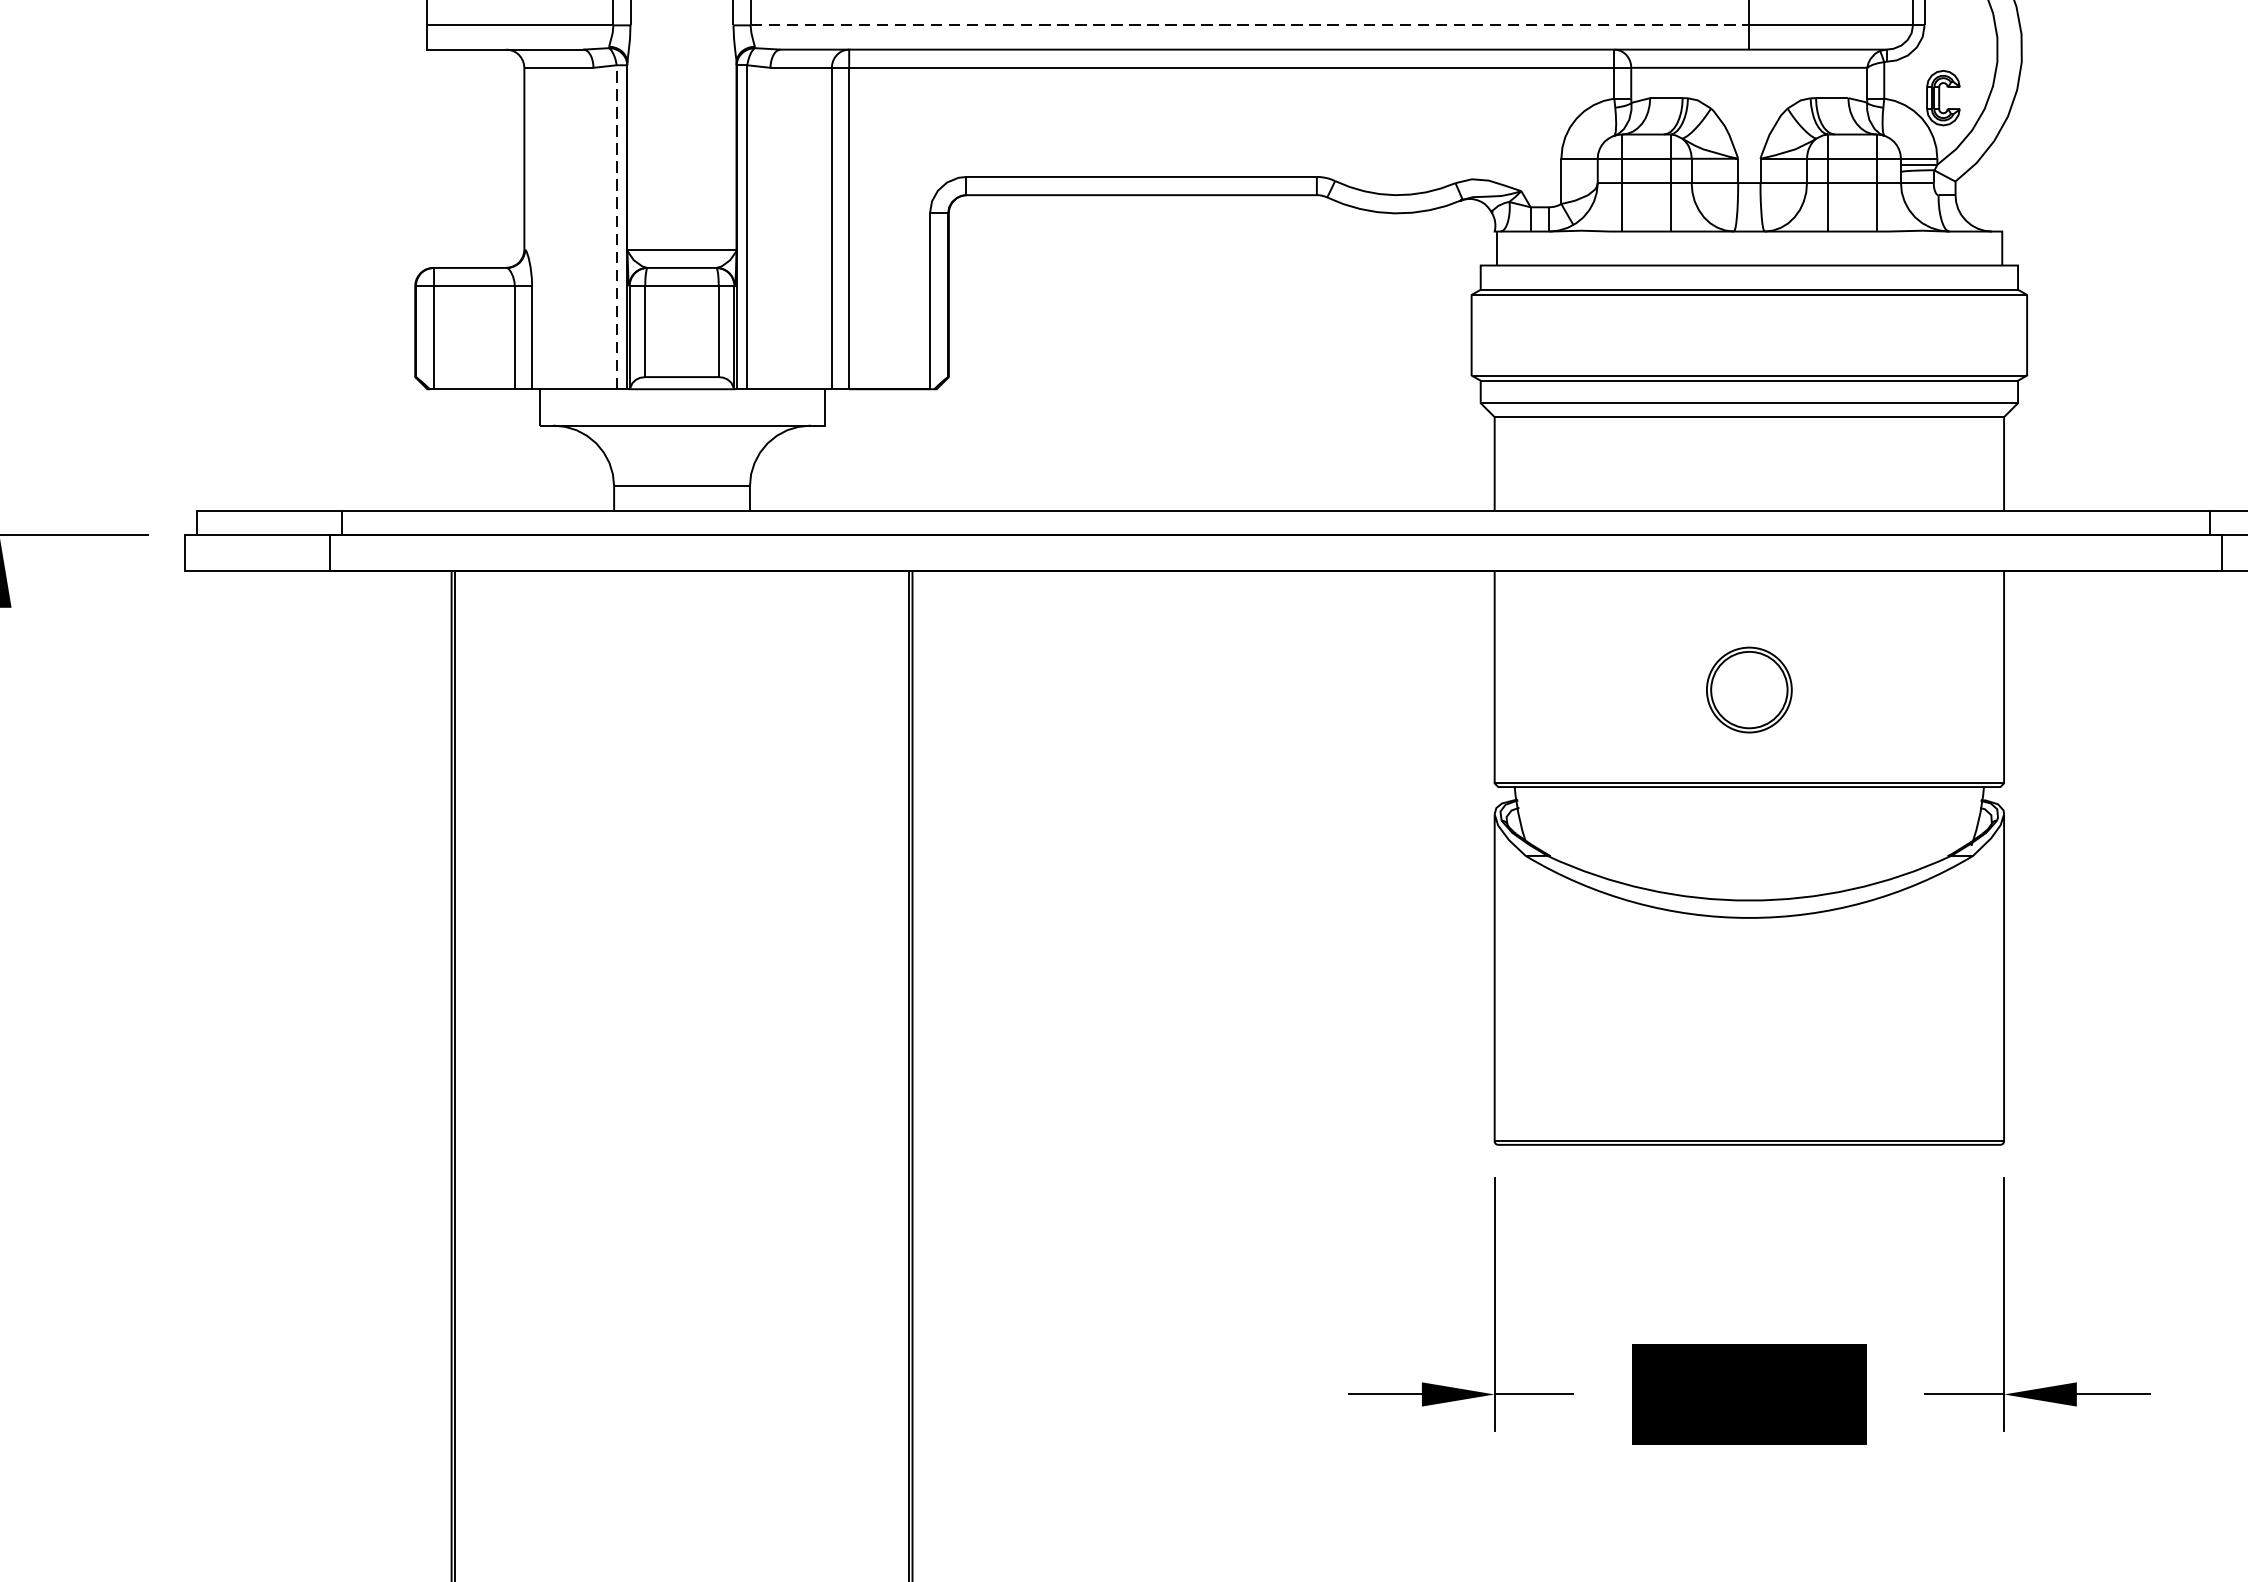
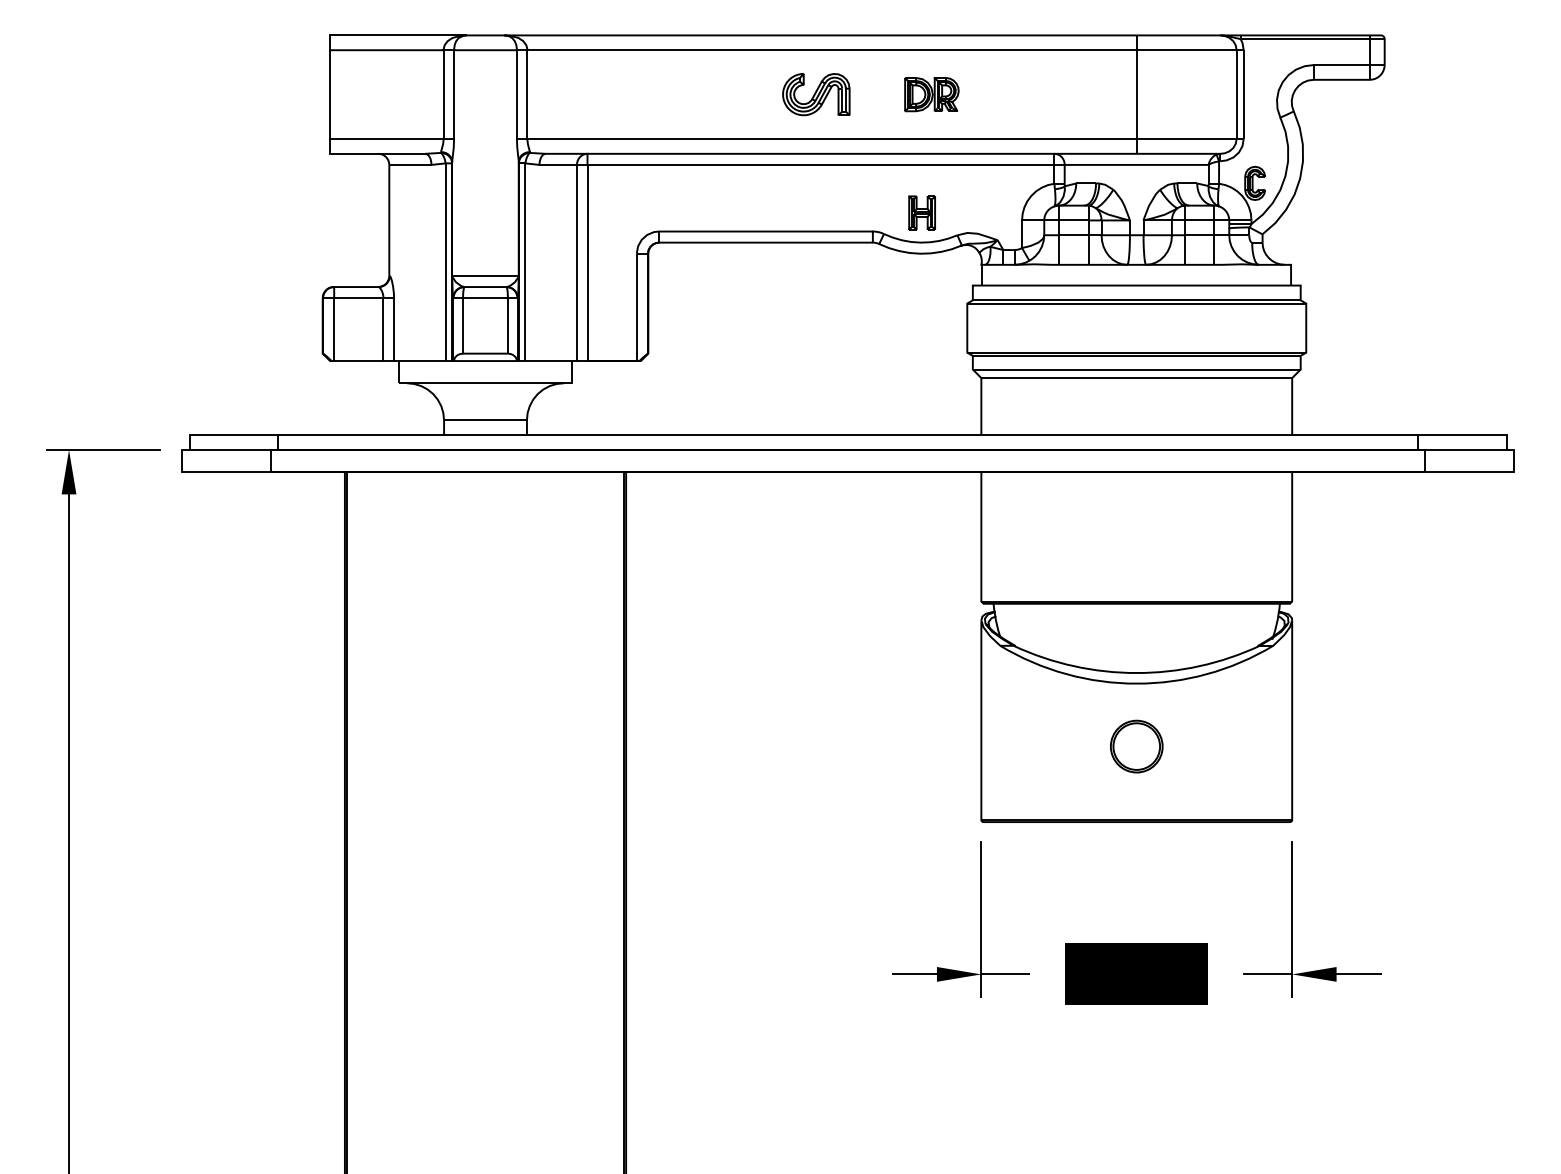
line: (1250, 26) -> (832, 139), dashed -> solid
part: (1396, 145) -> (921, 212), added
line: (616, 227) -> (445, 262), dashed -> solid
part: (1748, 689) -> (1136, 746), moved

